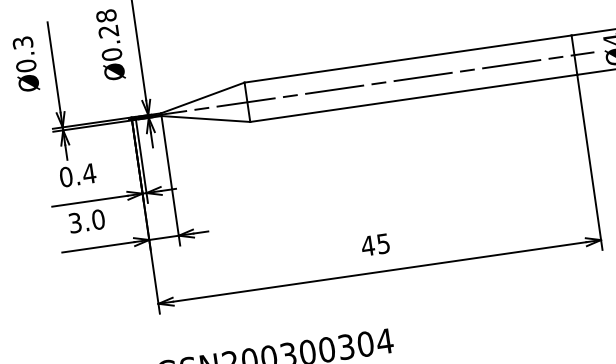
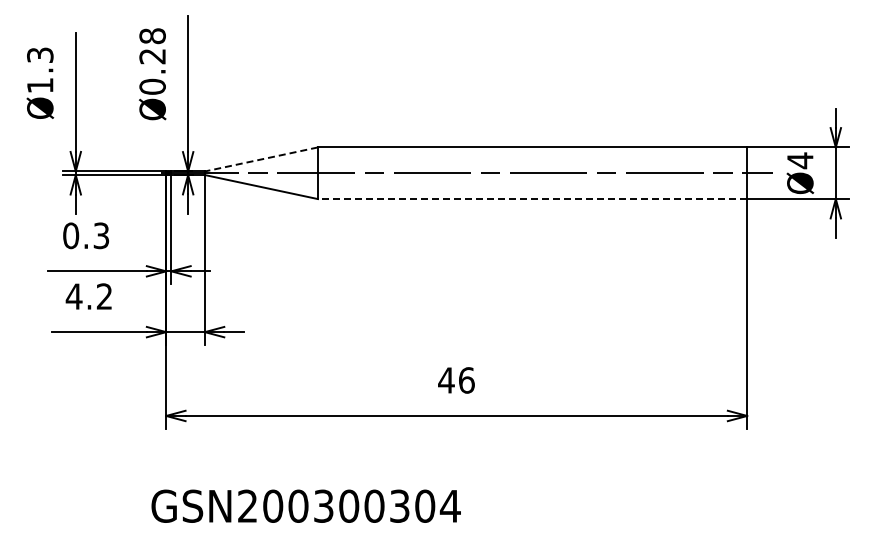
text: (26, 65) -> (40, 85), Ø0.3 -> Ø1.3
line: (202, 97) -> (261, 159), solid -> dashed
line: (413, 98) -> (532, 199), solid -> dashed
text: (89, 173) -> (101, 235), 0.4 -> 0.3
text: (86, 221) -> (88, 296), 3.0 -> 4.2
text: (383, 243) -> (466, 380), 45 -> 46

